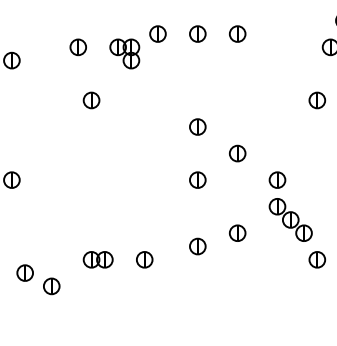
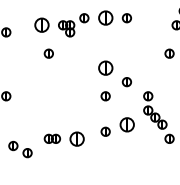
part: (197, 34) -> (105, 18), size x1.6
part: (77, 47) -> (41, 25), size x1.6
part: (197, 126) -> (105, 67), size x1.6
part: (236, 232) -> (126, 124), size x1.6
part: (145, 259) -> (77, 138), size x1.6

